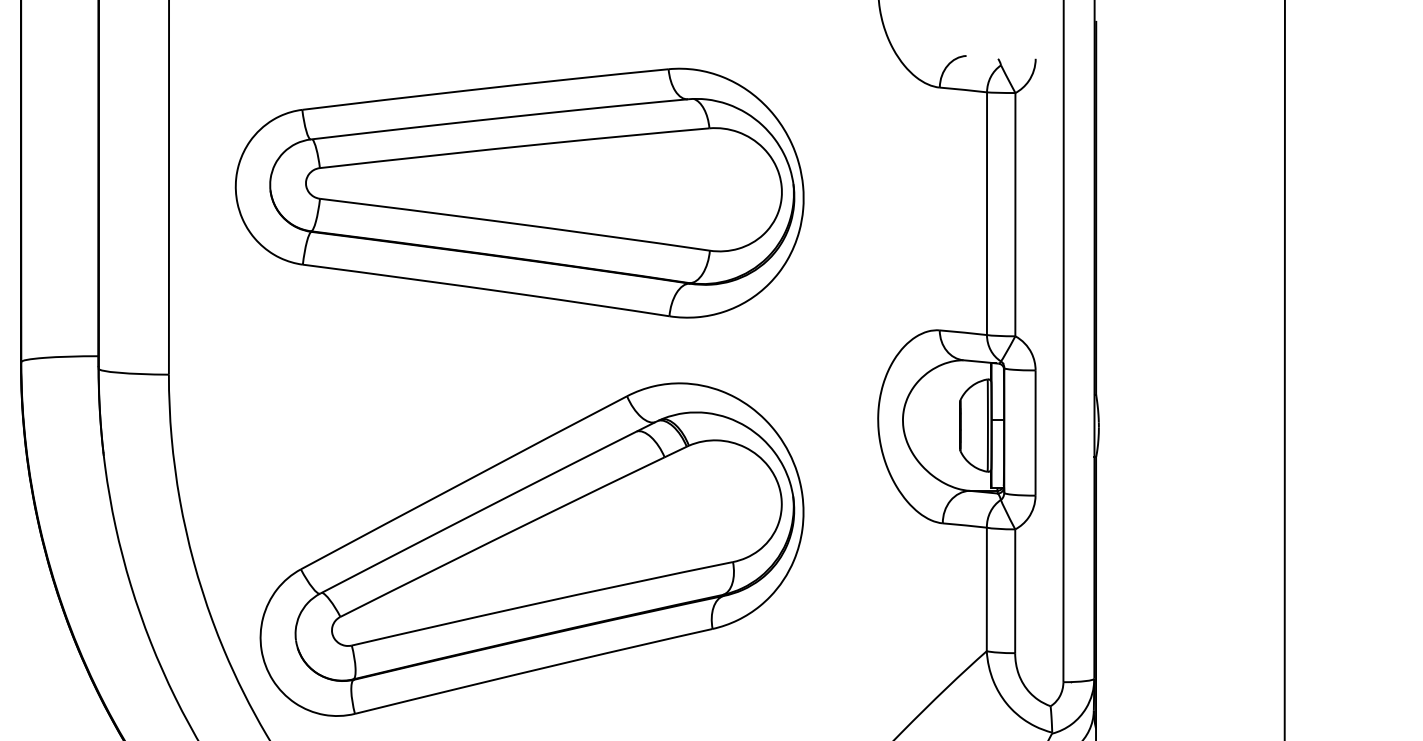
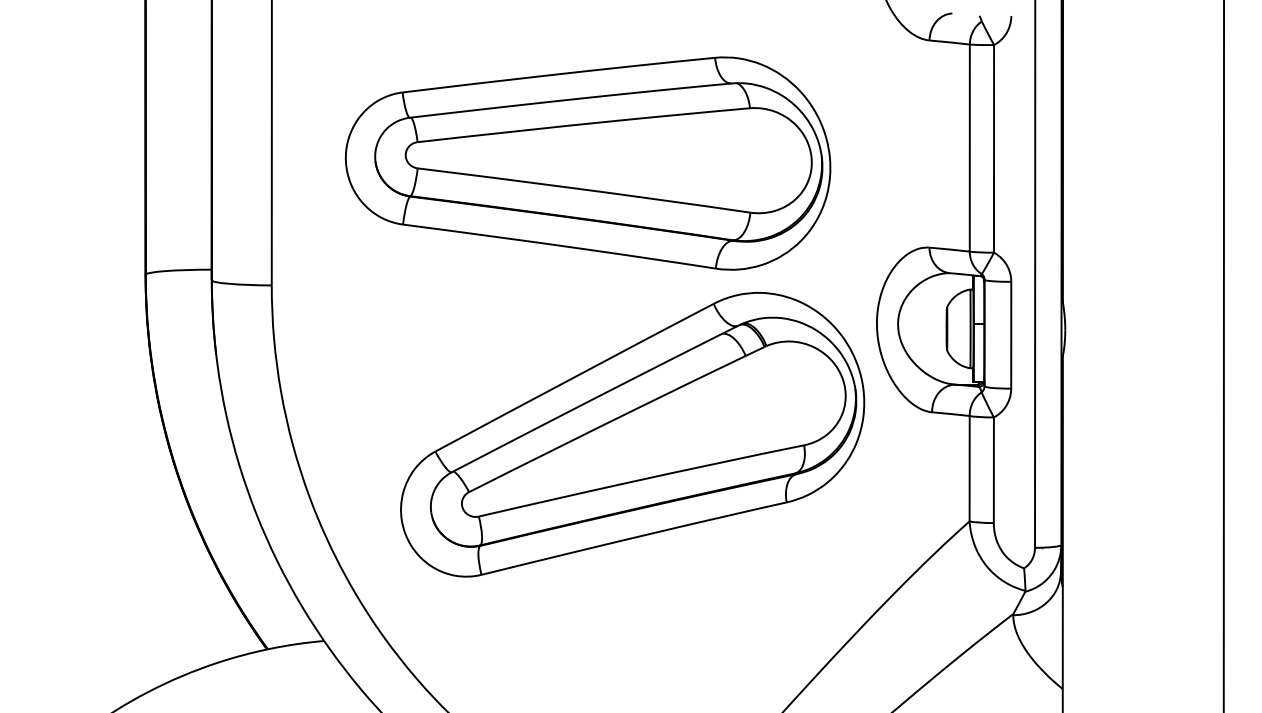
part: (520, 193) -> (588, 163), moved
part: (531, 549) -> (632, 434), moved

